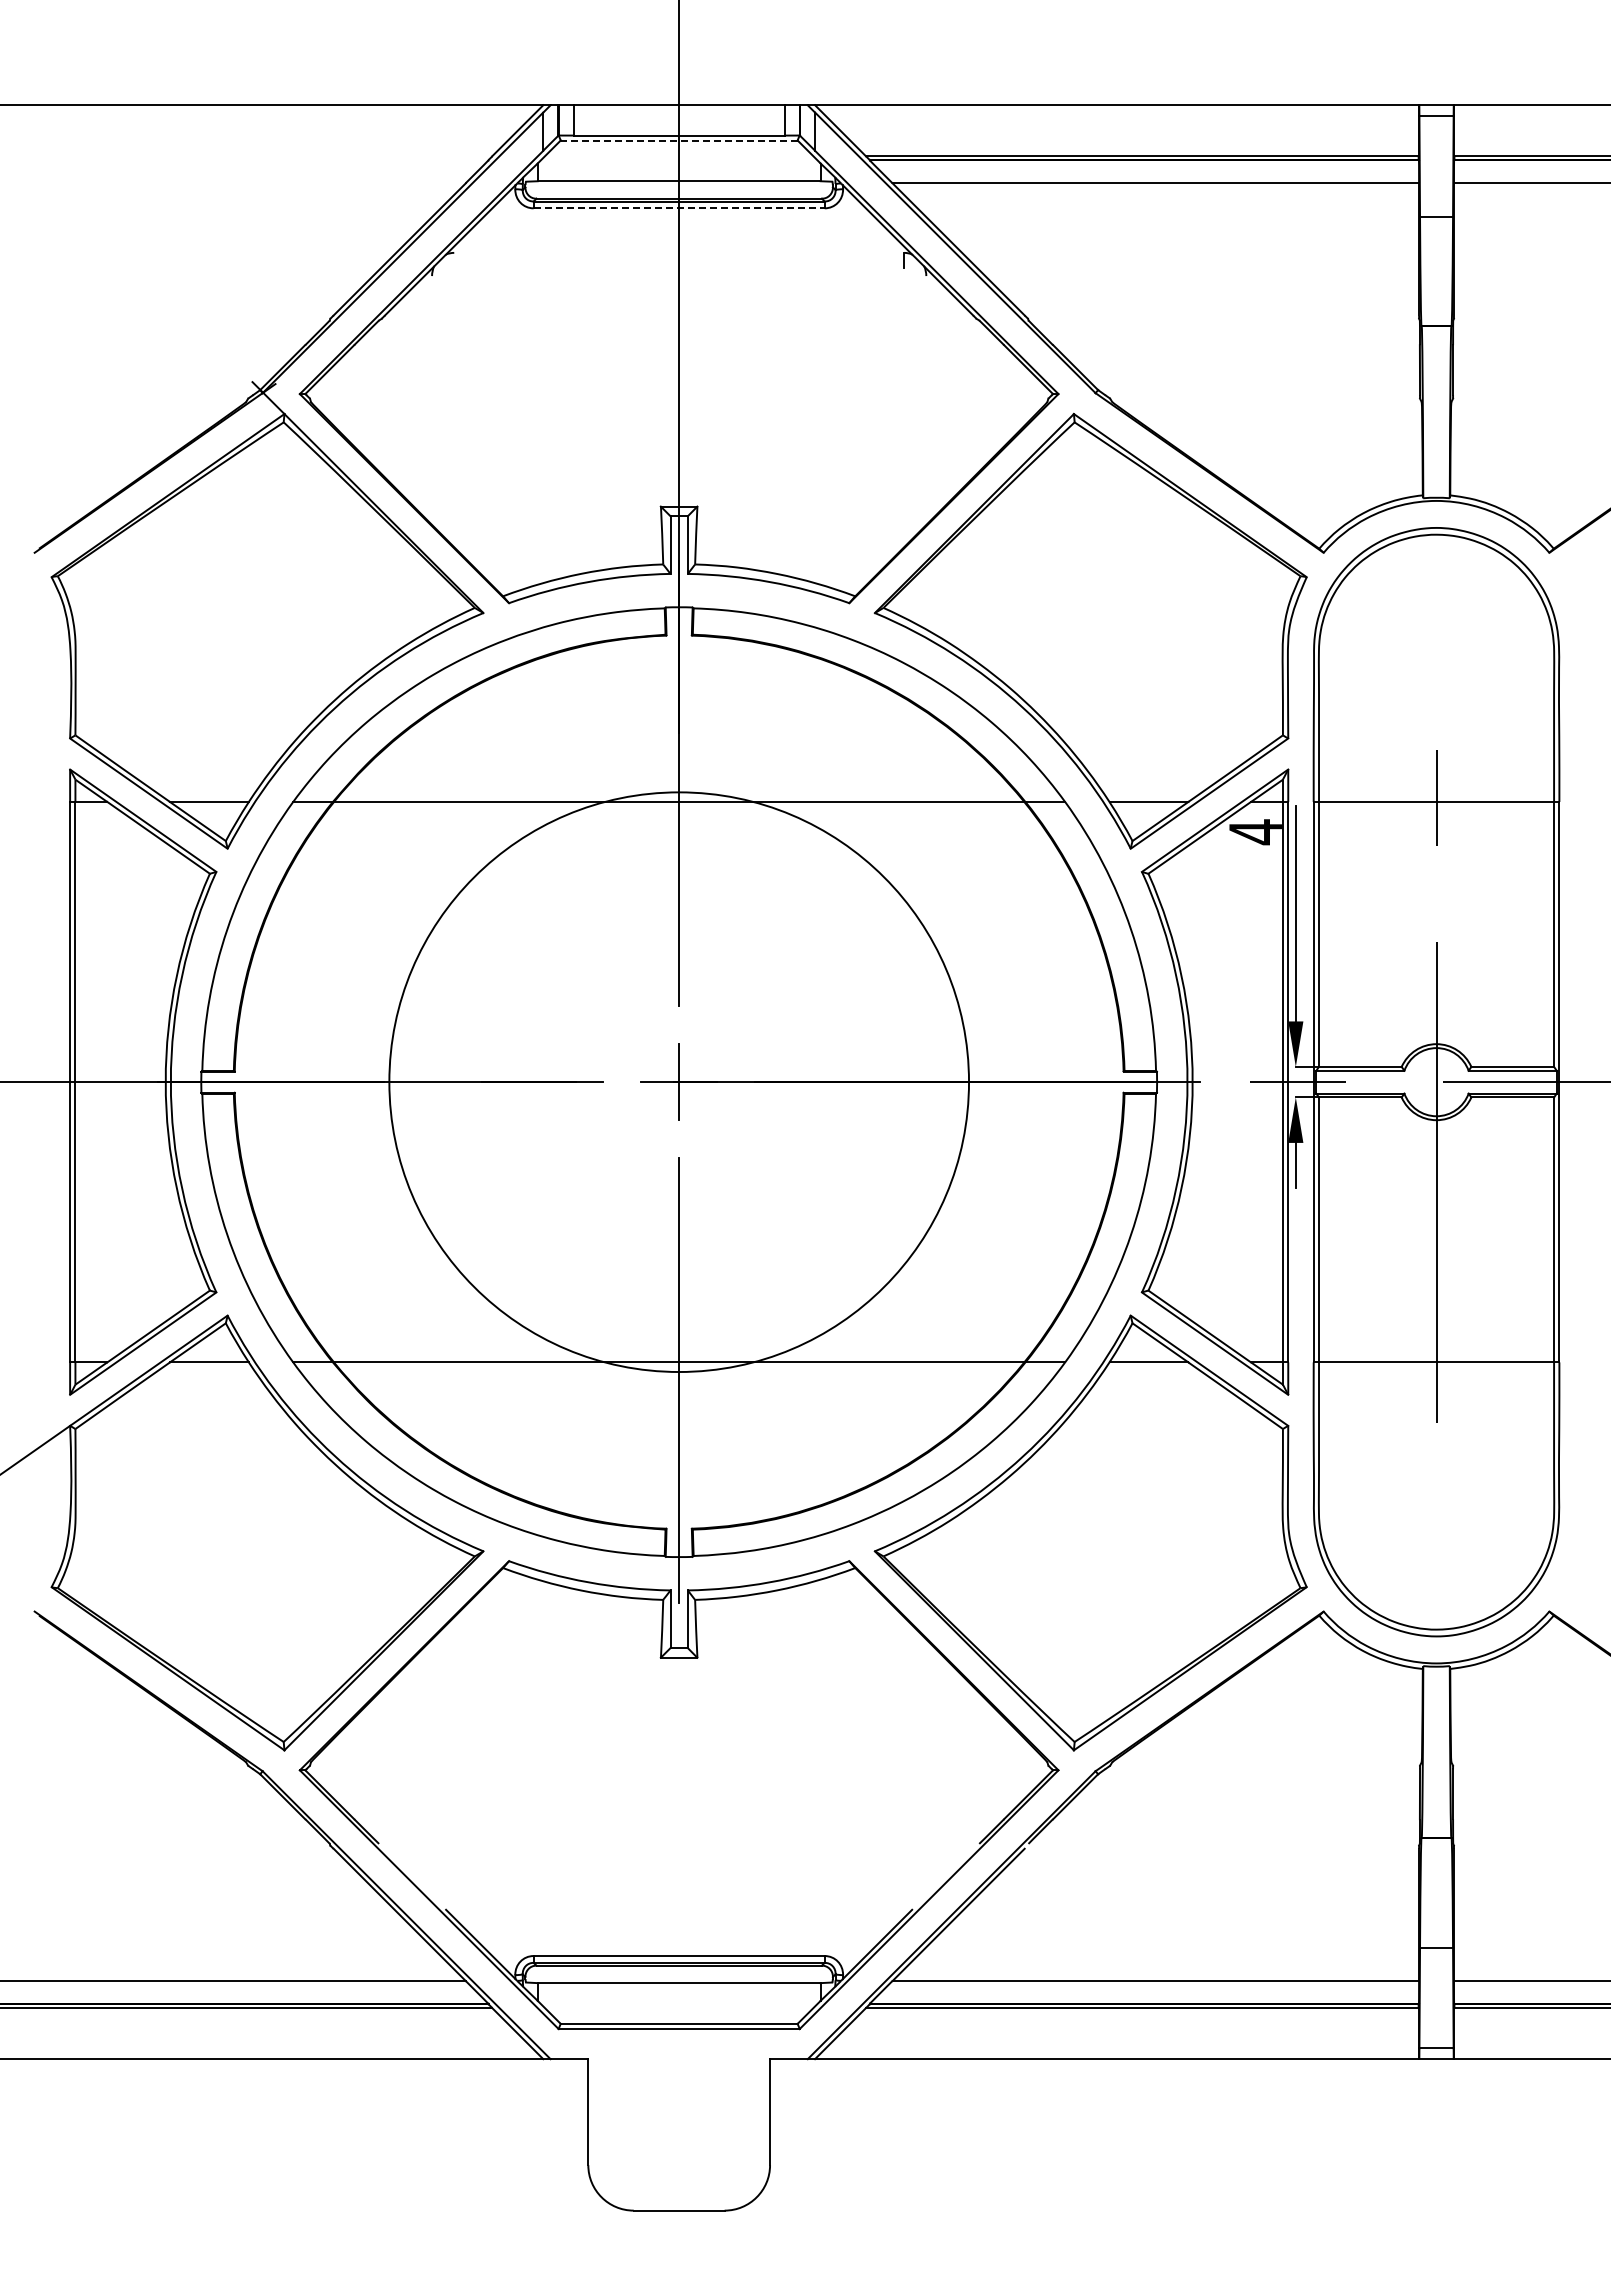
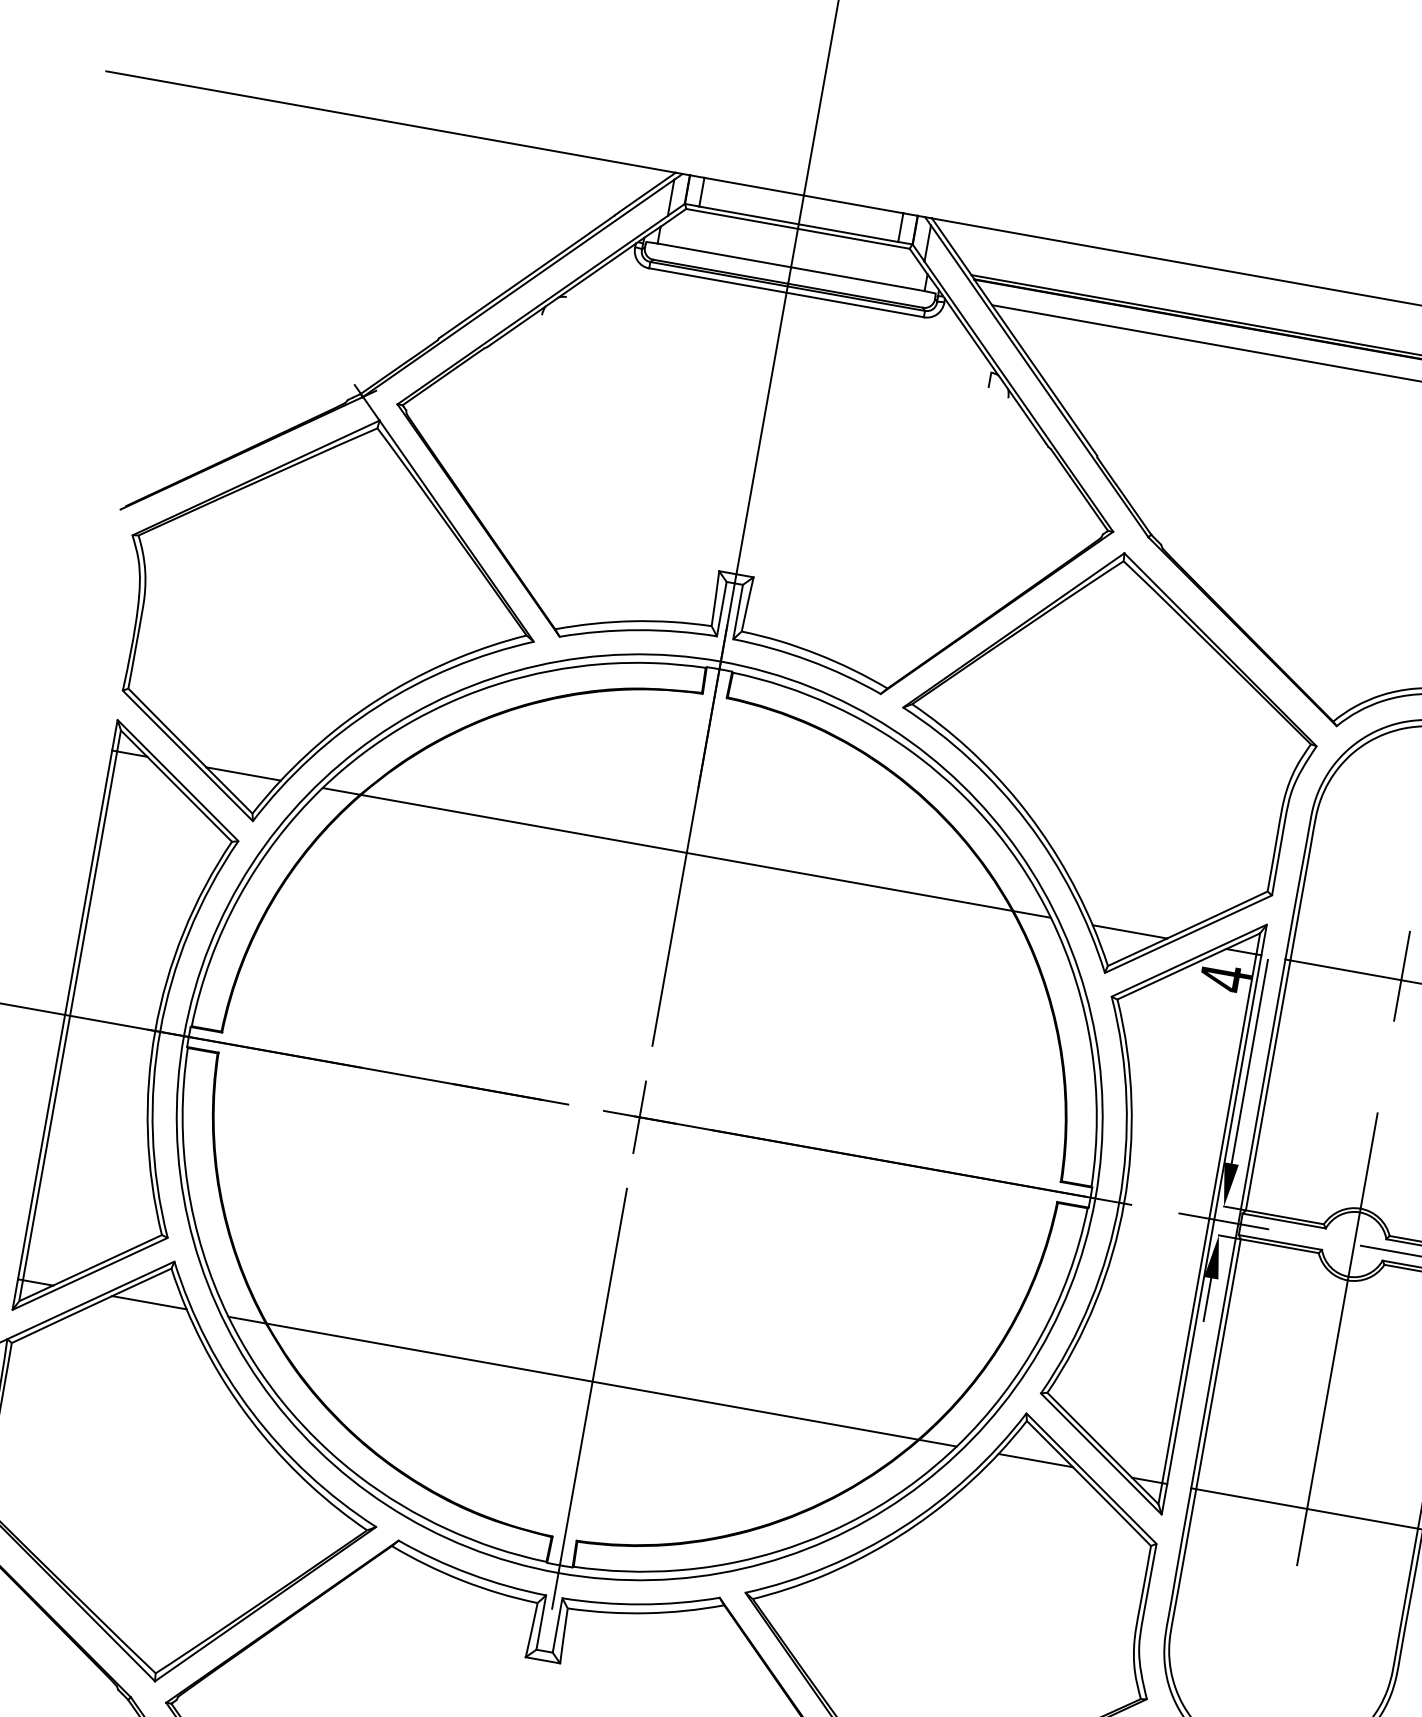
line: (678, 140) -> (797, 228), dashed -> solid
line: (679, 208) -> (786, 293), dashed -> solid
circle: (679, 1082) -> (639, 1117), size x1.67

